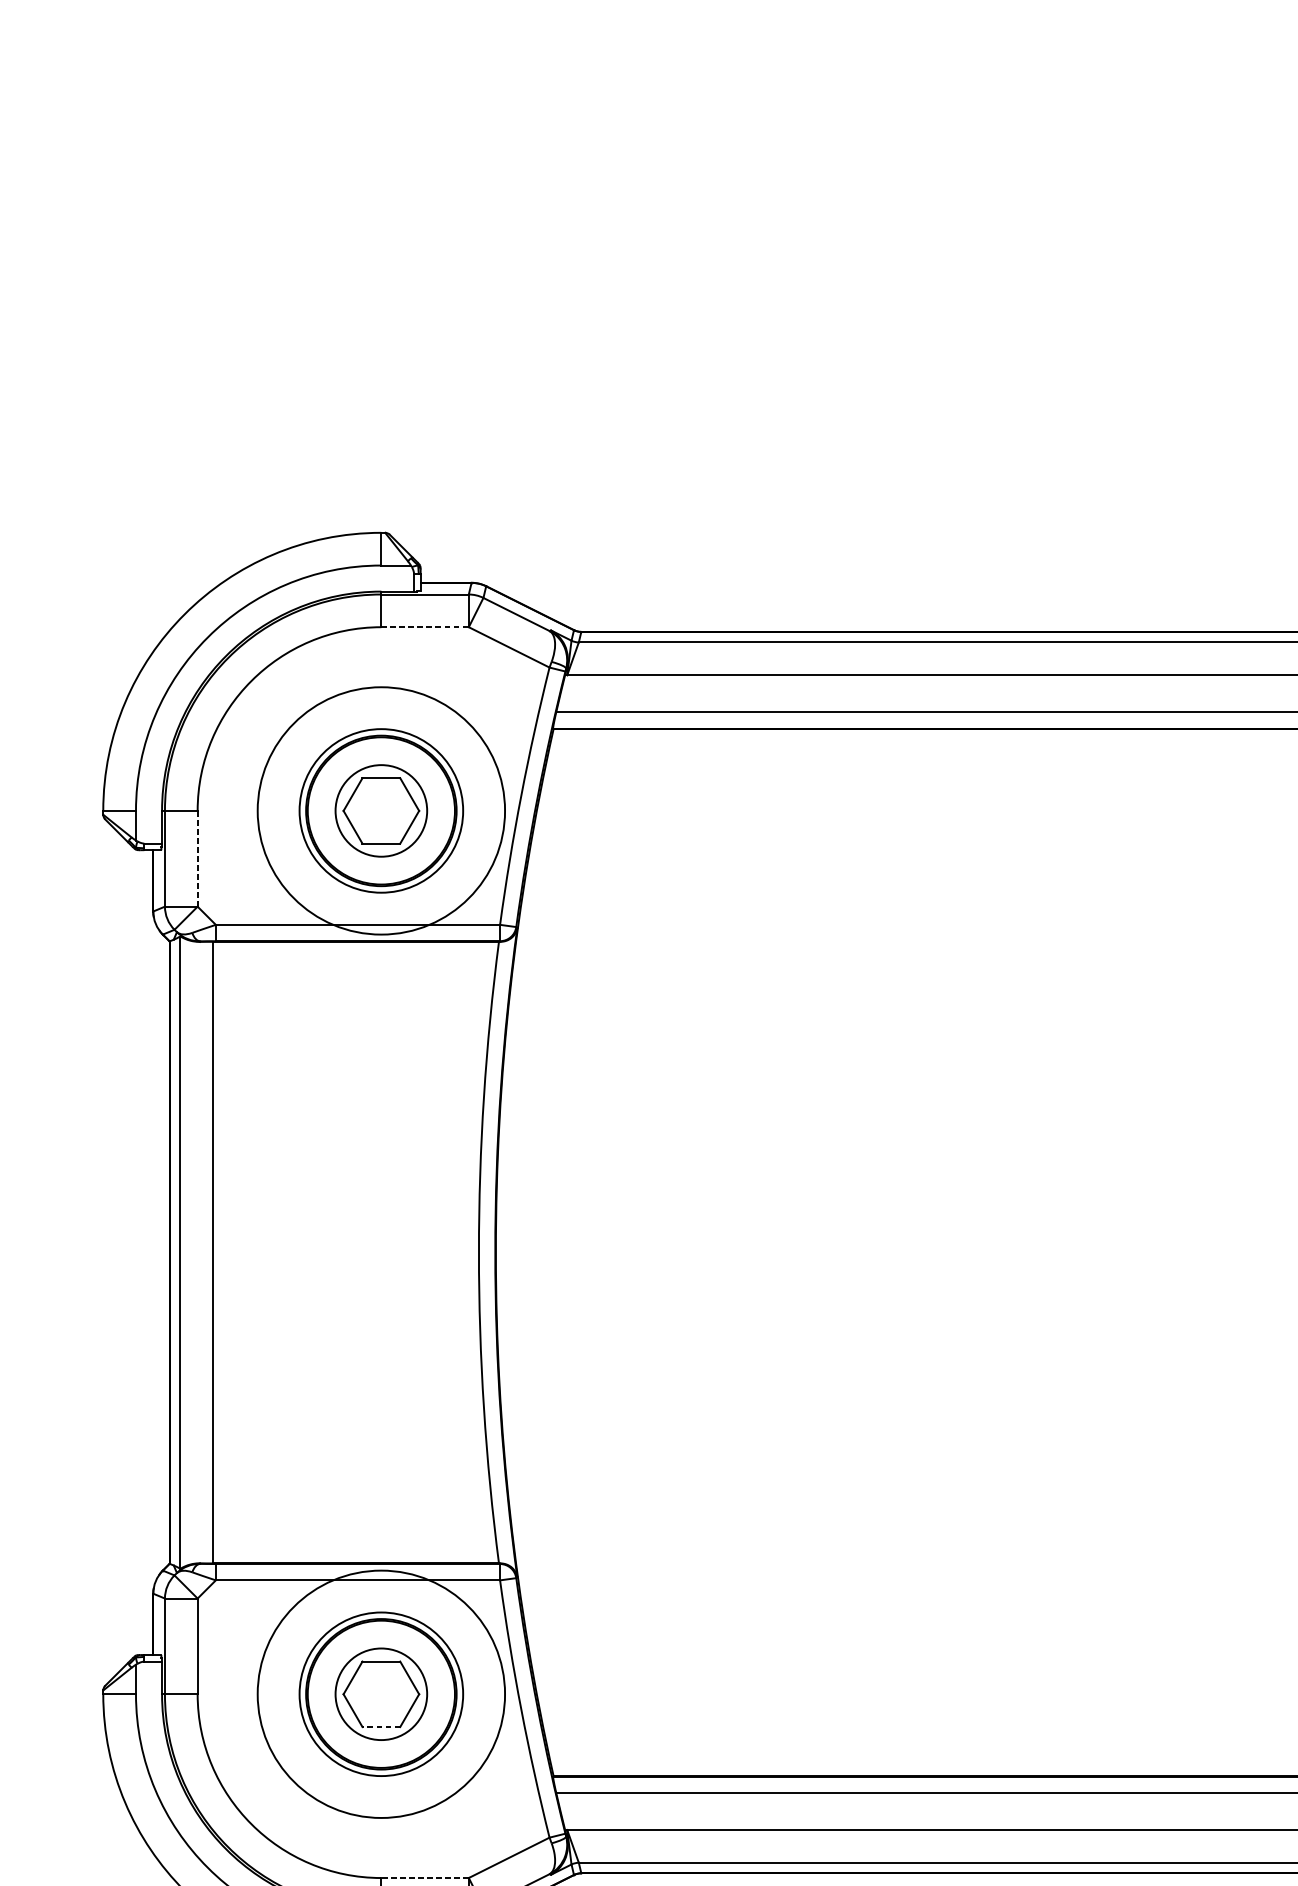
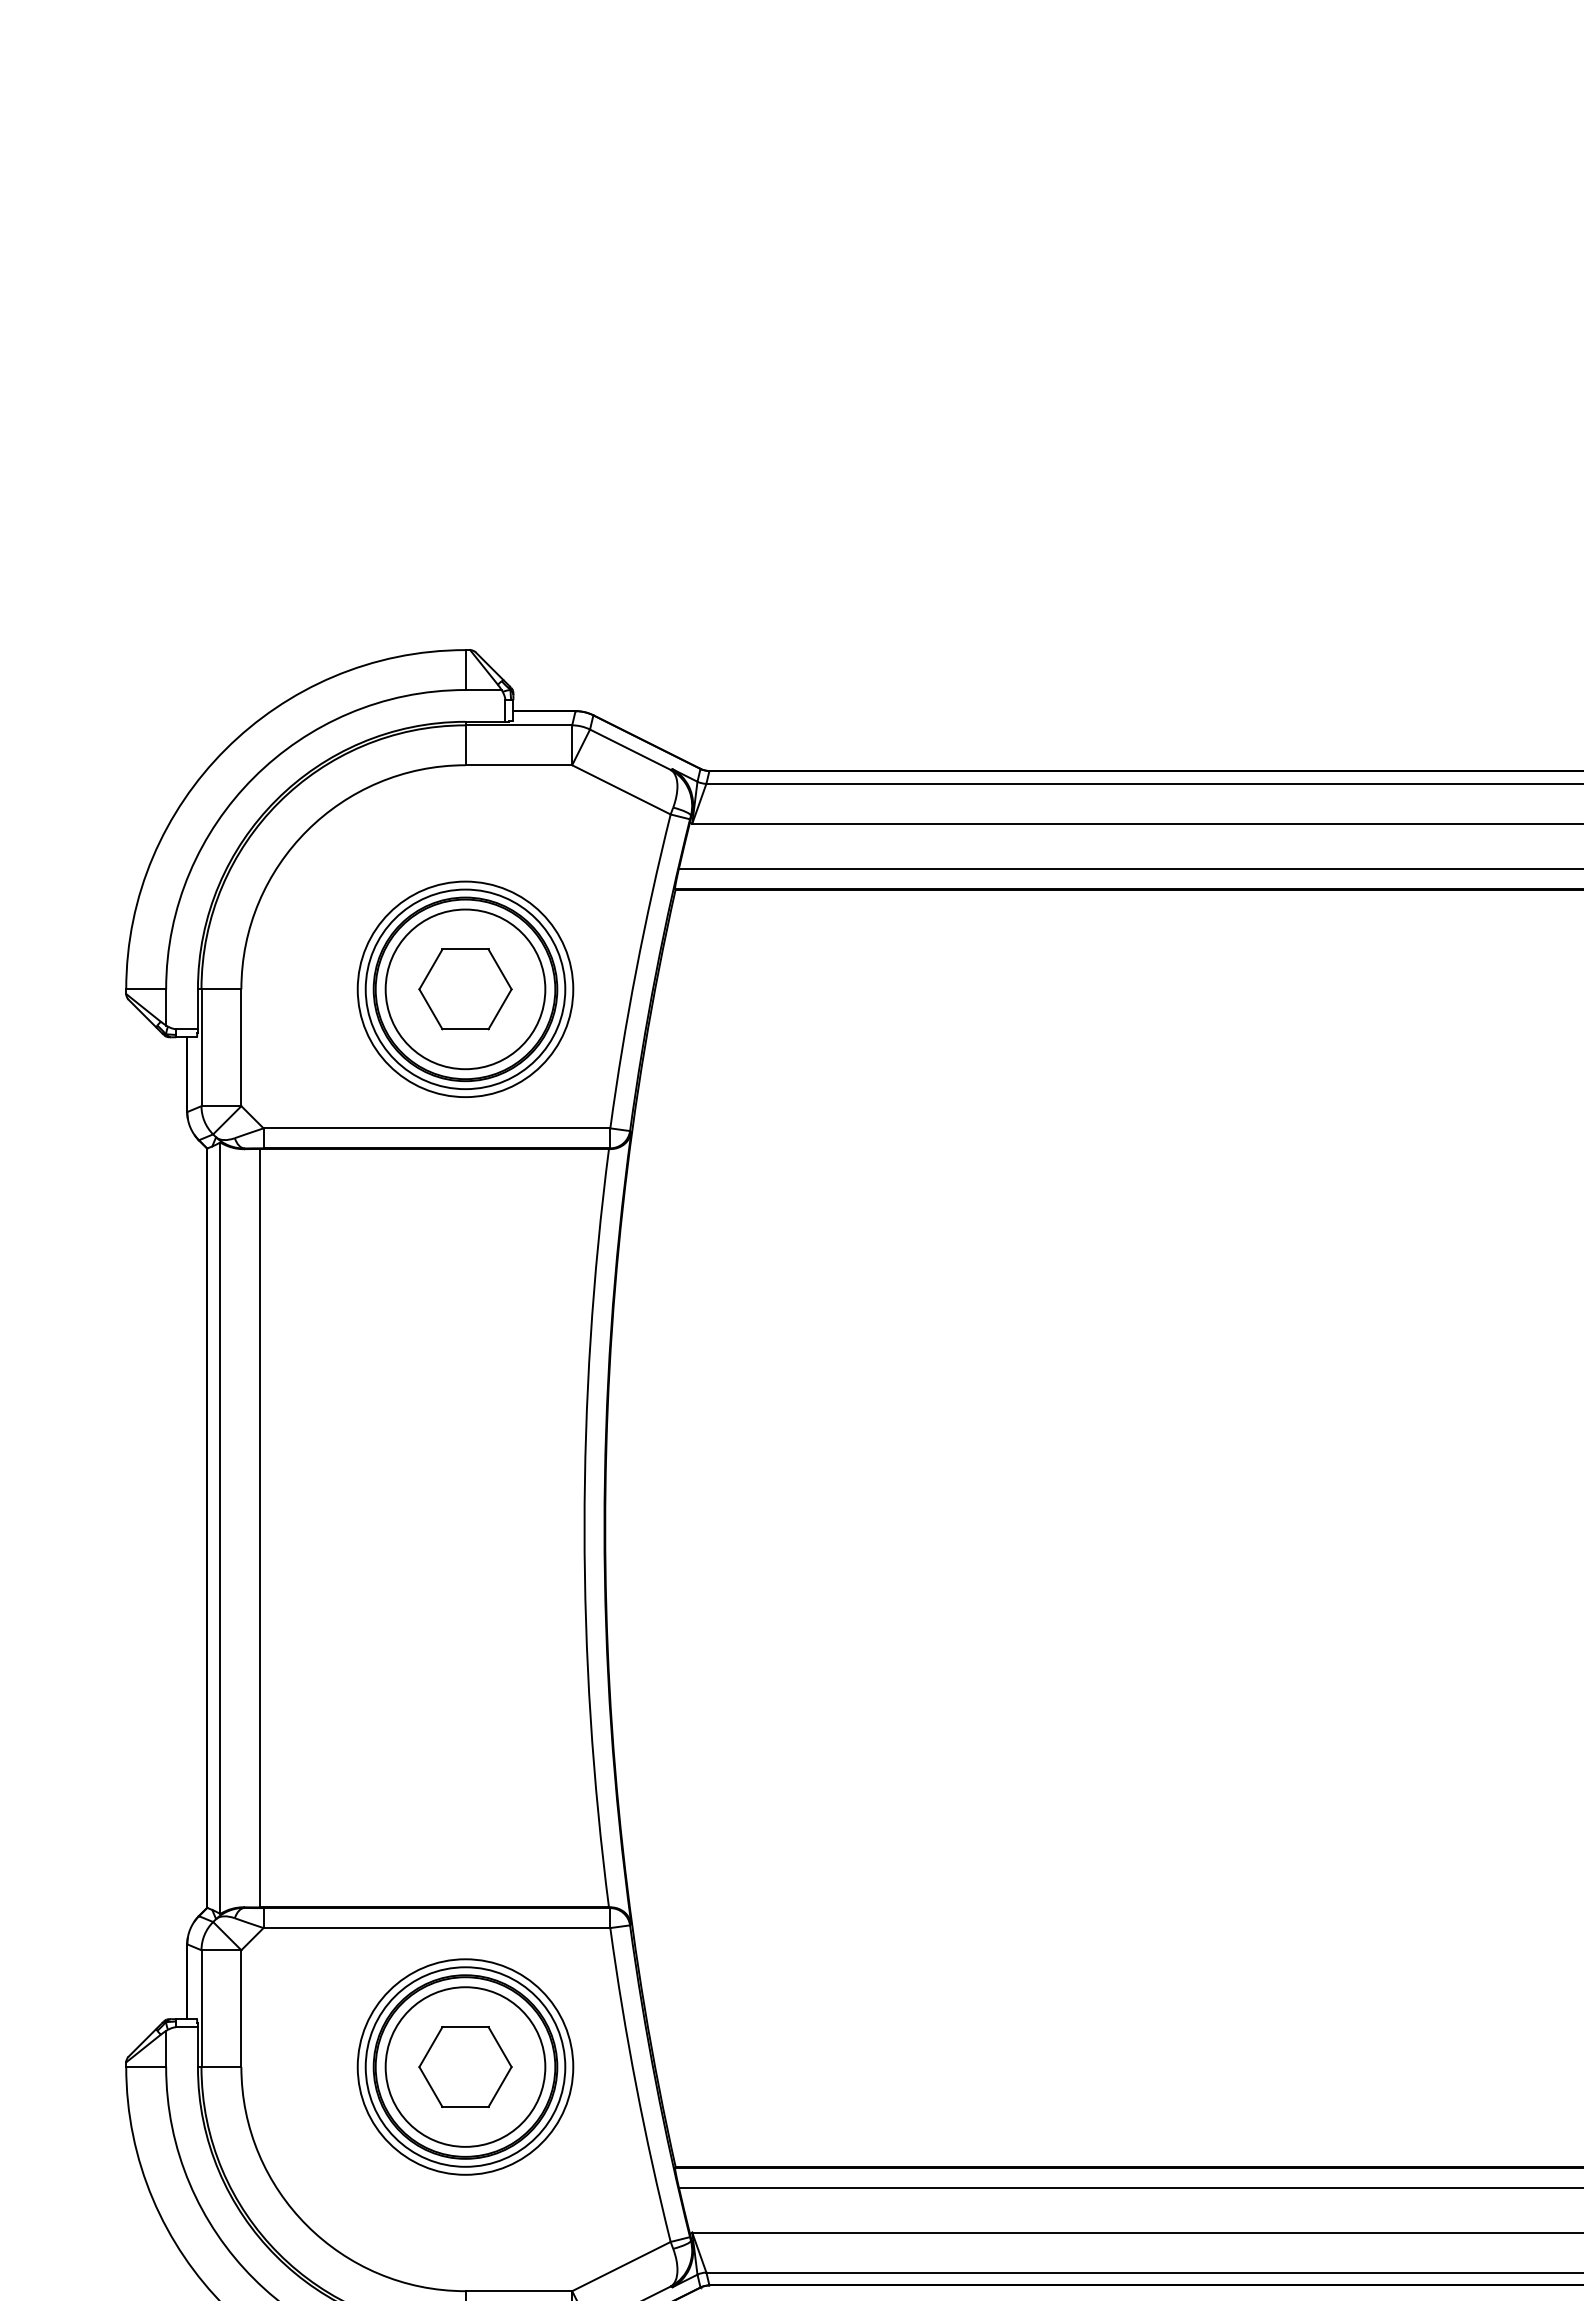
line: (425, 627) -> (519, 765), dashed -> solid
circle: (381, 811) -> (465, 989), size x0.71
circle: (381, 811) -> (465, 989), size x1.43
line: (197, 858) -> (241, 1047), dashed -> solid
circle: (381, 1693) -> (465, 2066), size x0.71
circle: (381, 1693) -> (465, 2066), size x1.43
line: (381, 1726) -> (465, 2106), dashed -> solid
line: (424, 1878) -> (518, 2291), dashed -> solid

